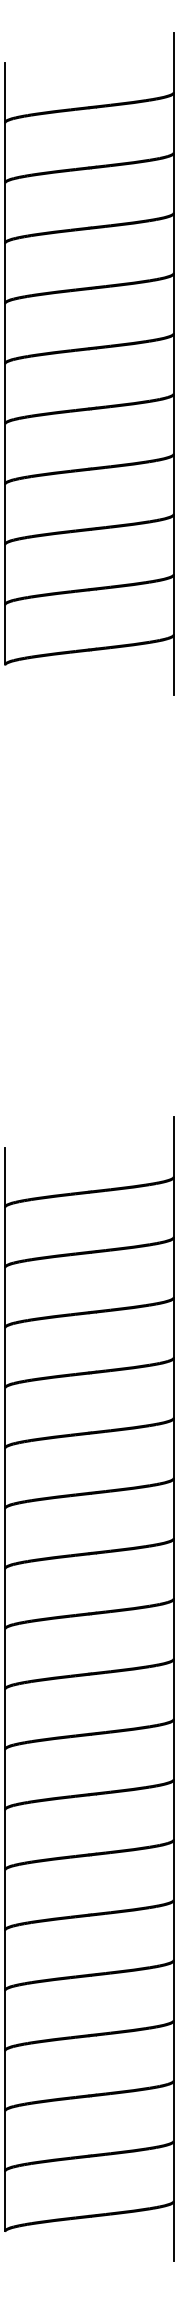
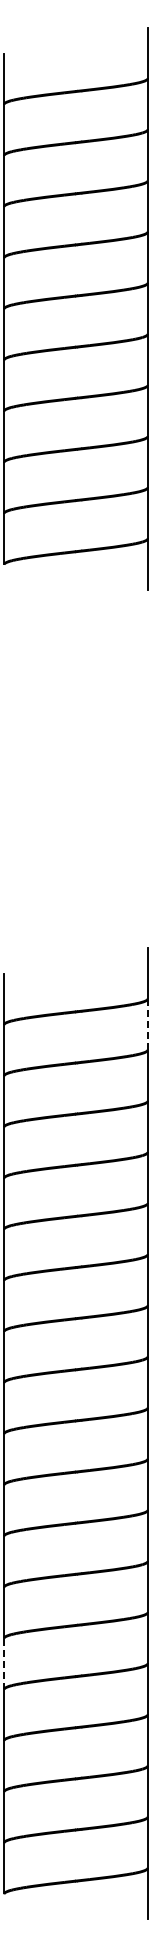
line: (173, 1207) -> (147, 1024), solid -> dashed
line: (5, 1961) -> (4, 1664), solid -> dashed

